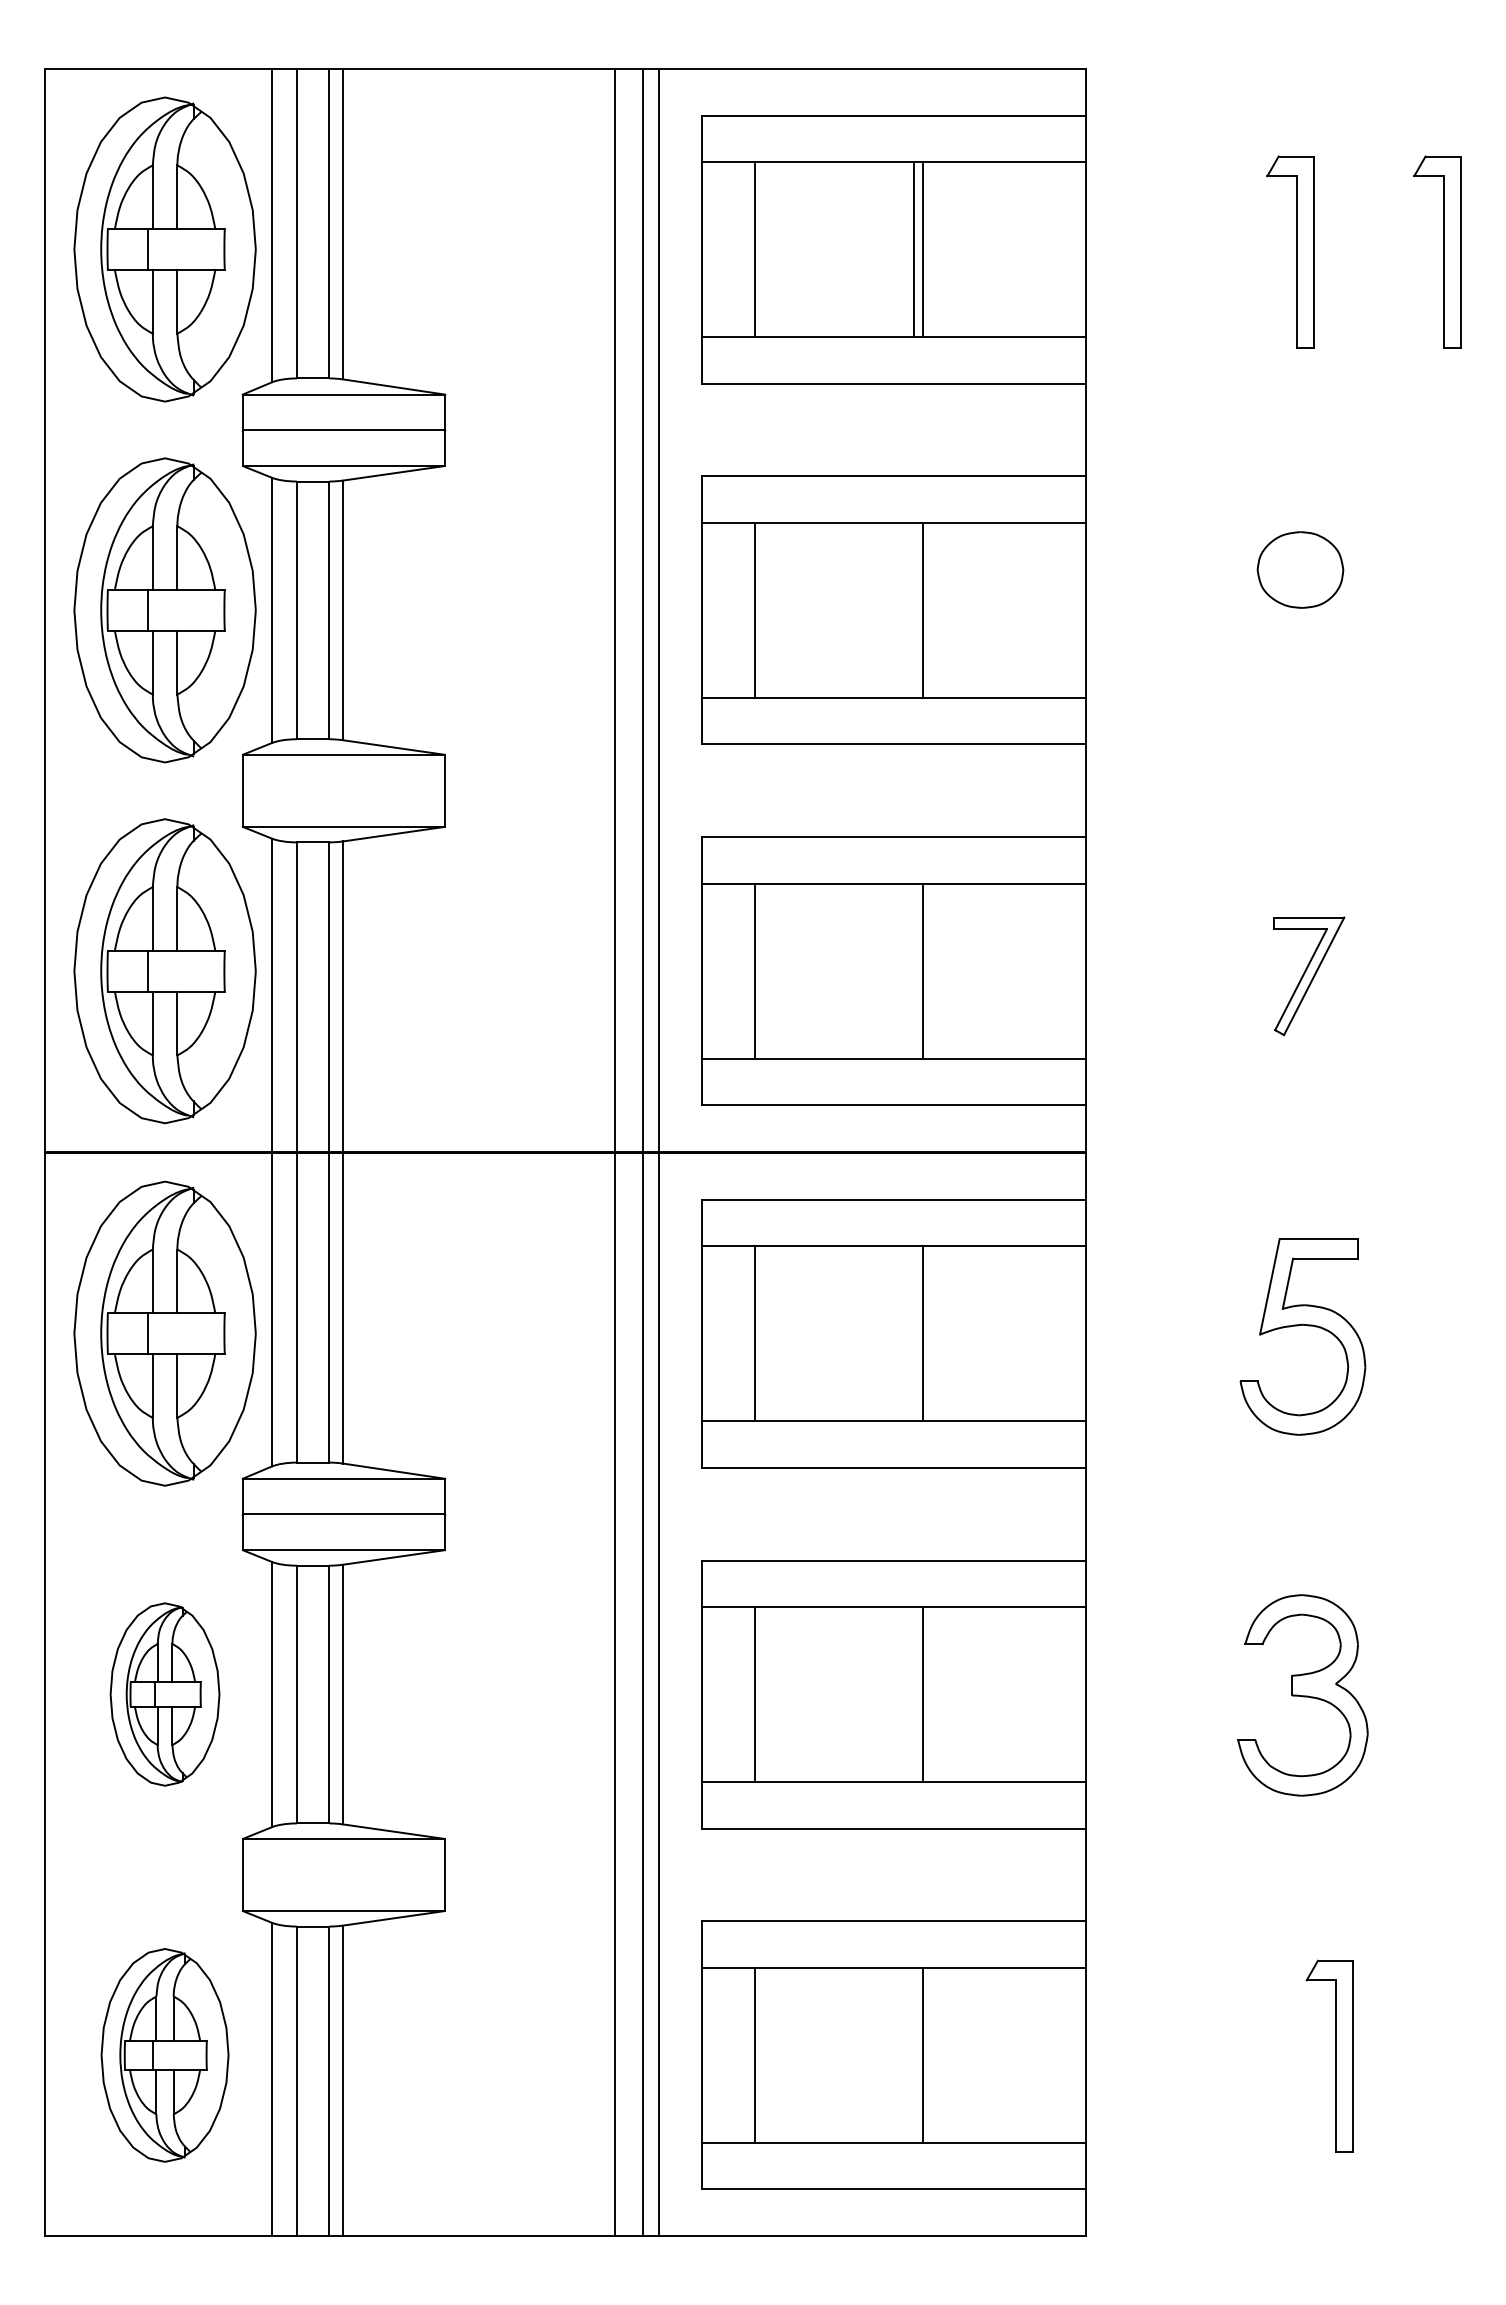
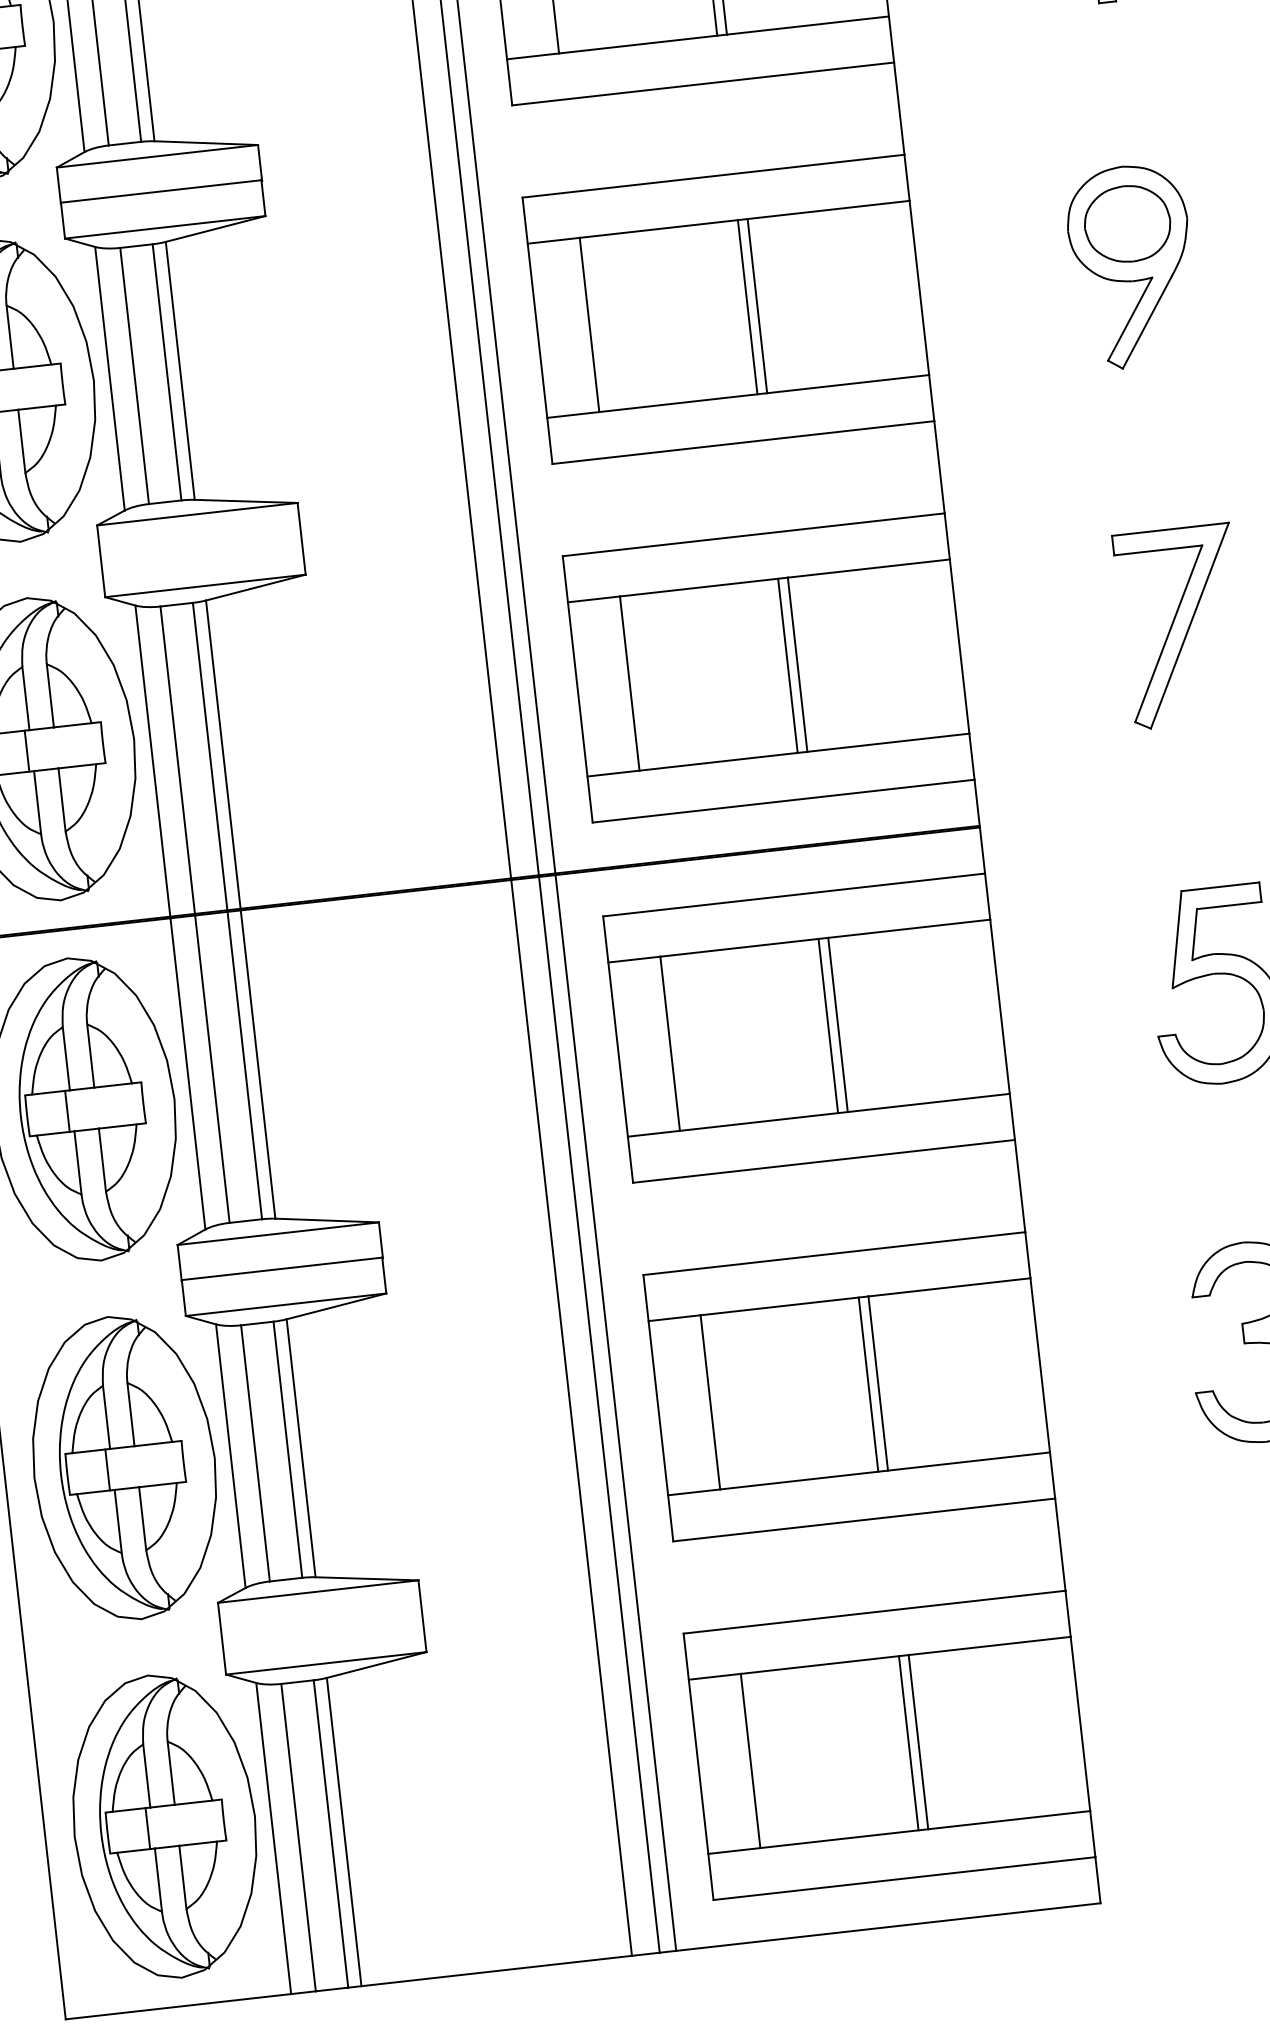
line: (913, 610) -> (747, 307), added
part: (1300, 612) -> (1132, 266), added
line: (913, 970) -> (787, 665), added
part: (1308, 976) -> (1180, 627), size x1.67
line: (913, 1333) -> (828, 1025), added
part: (164, 1694) -> (123, 1468), size x1.67
line: (913, 1694) -> (868, 1384), added
part: (164, 2055) -> (164, 1826), size x1.43
line: (913, 2055) -> (908, 1743), added

